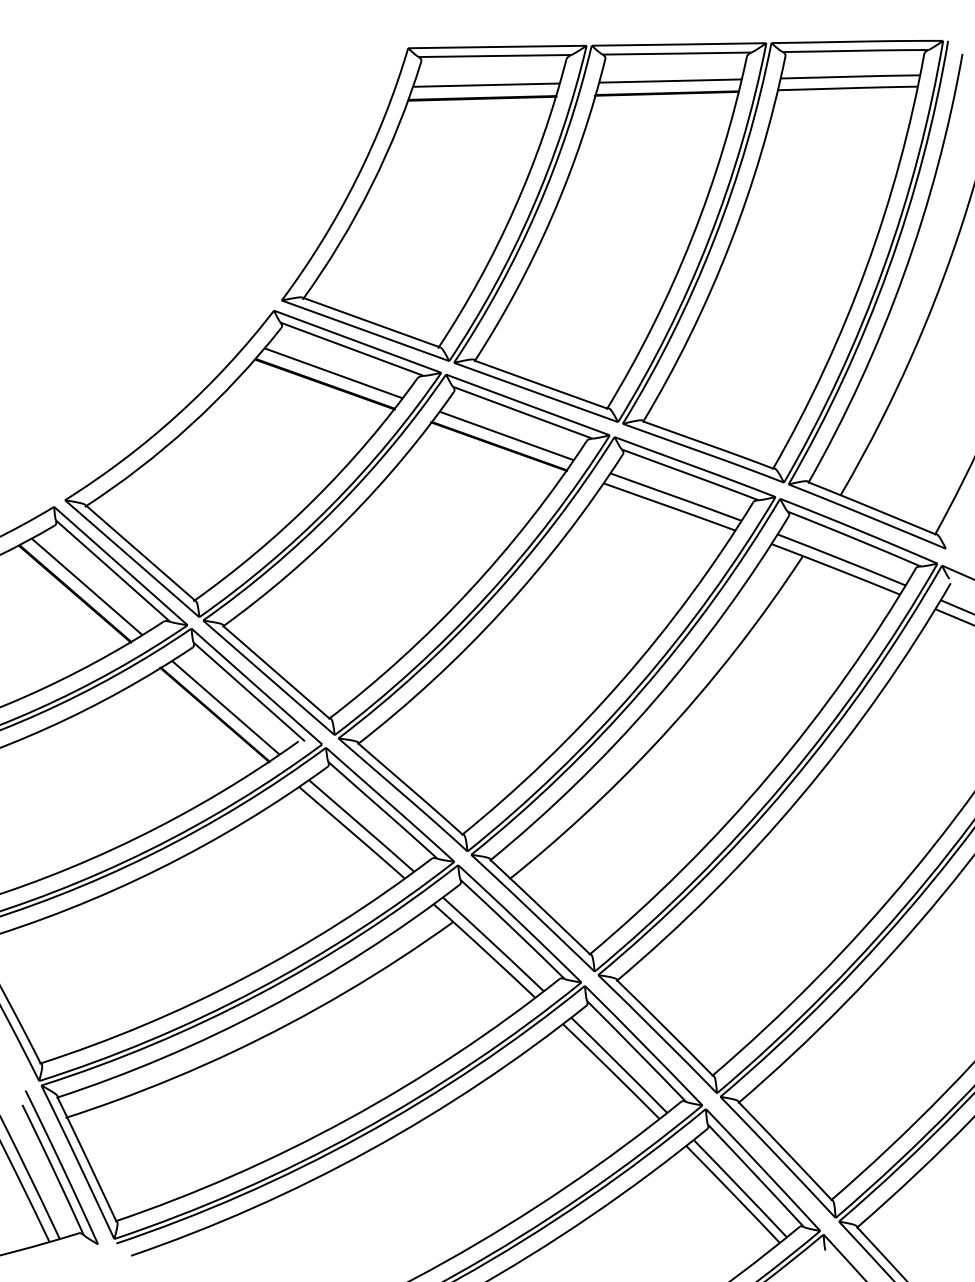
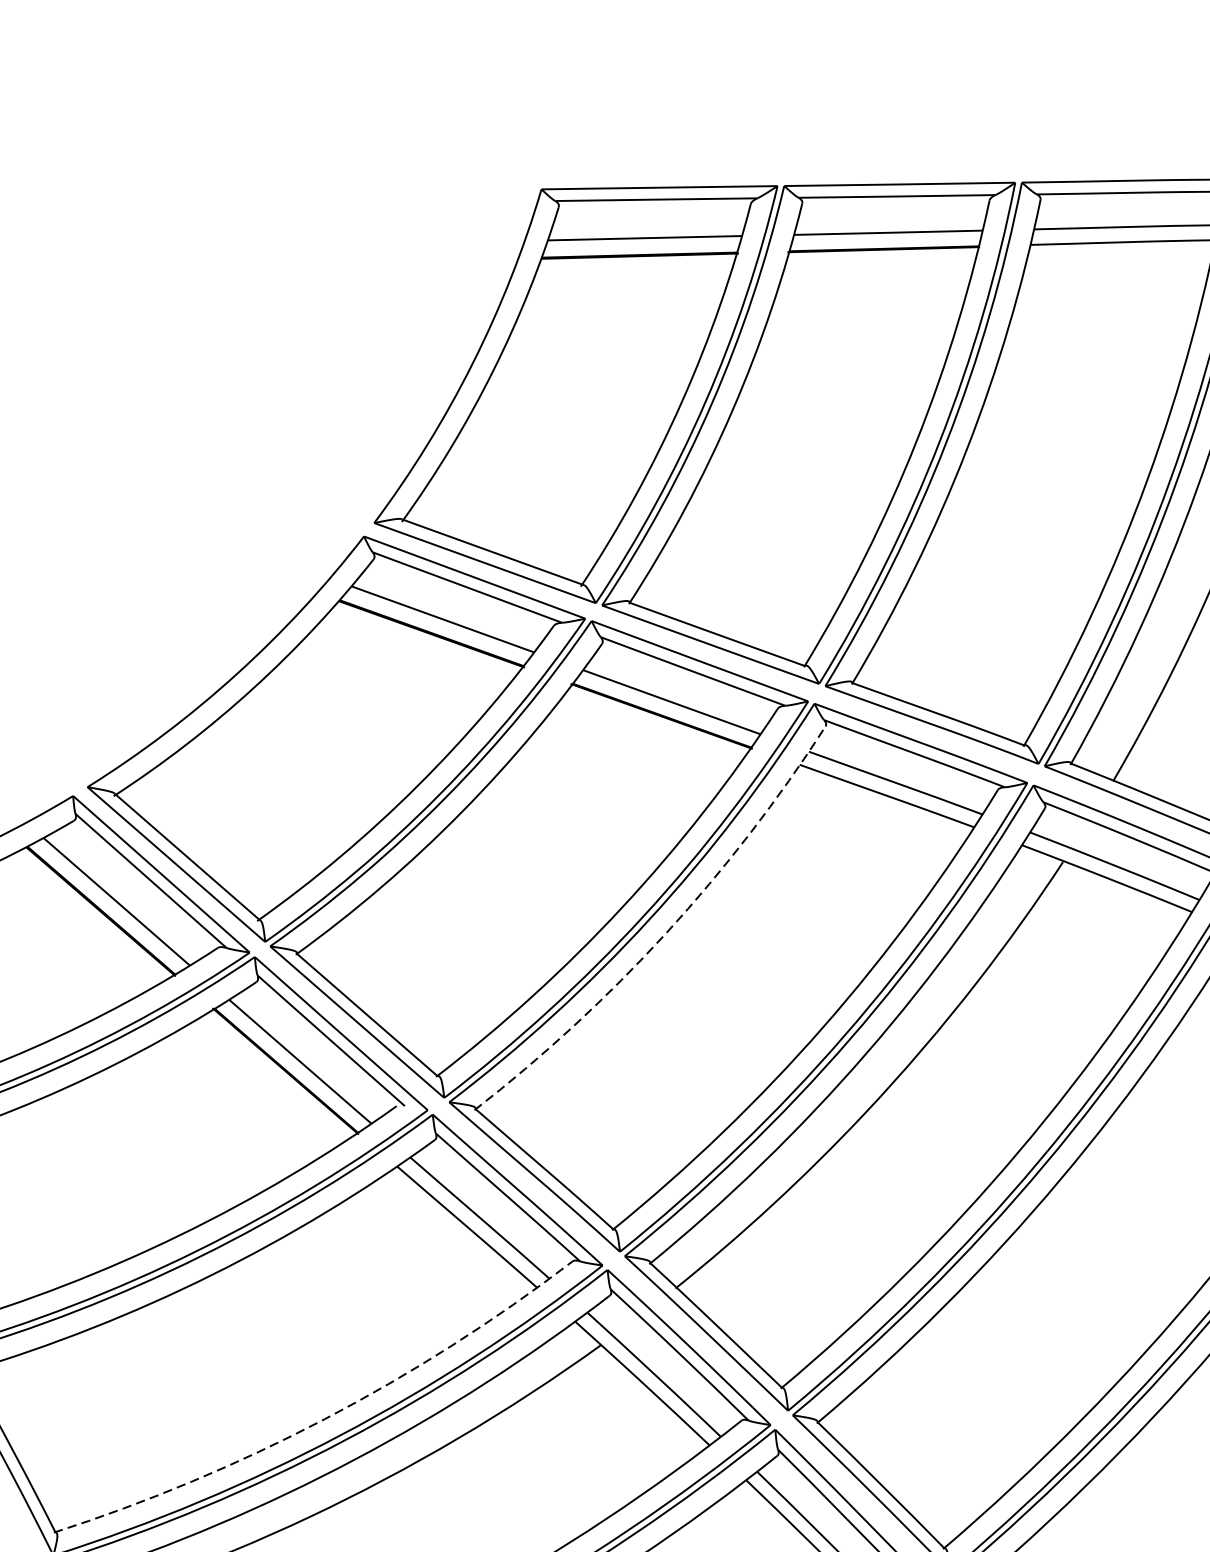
arc: (502, 610) -> (666, 933), solid -> dashed
arc: (244, 978) -> (324, 1419), solid -> dashed

